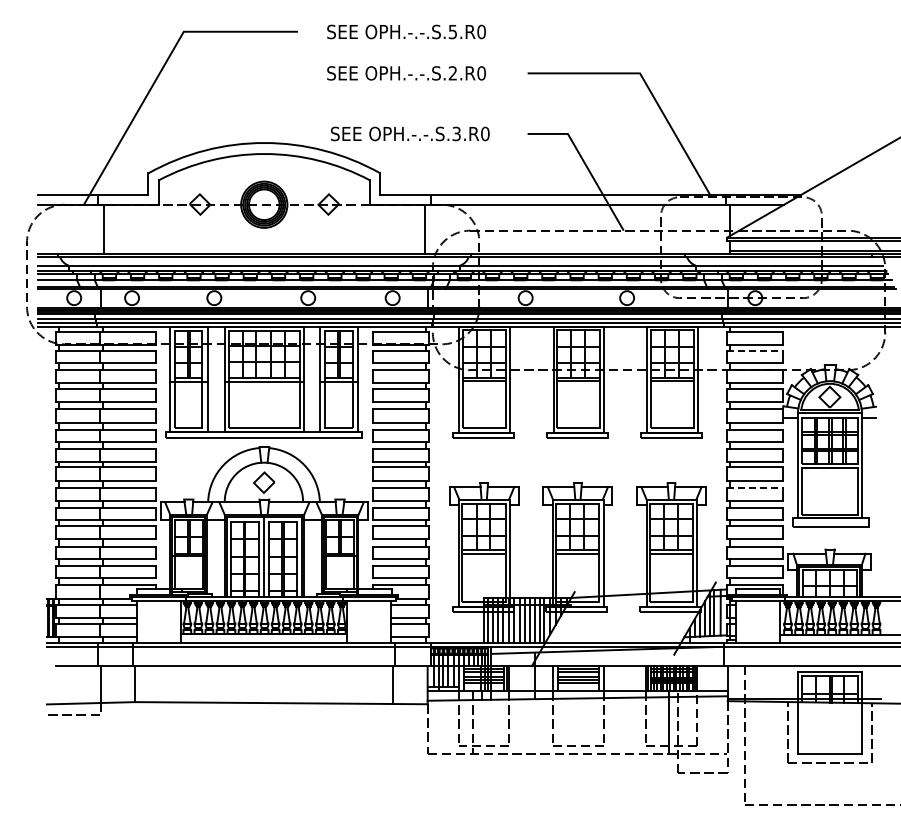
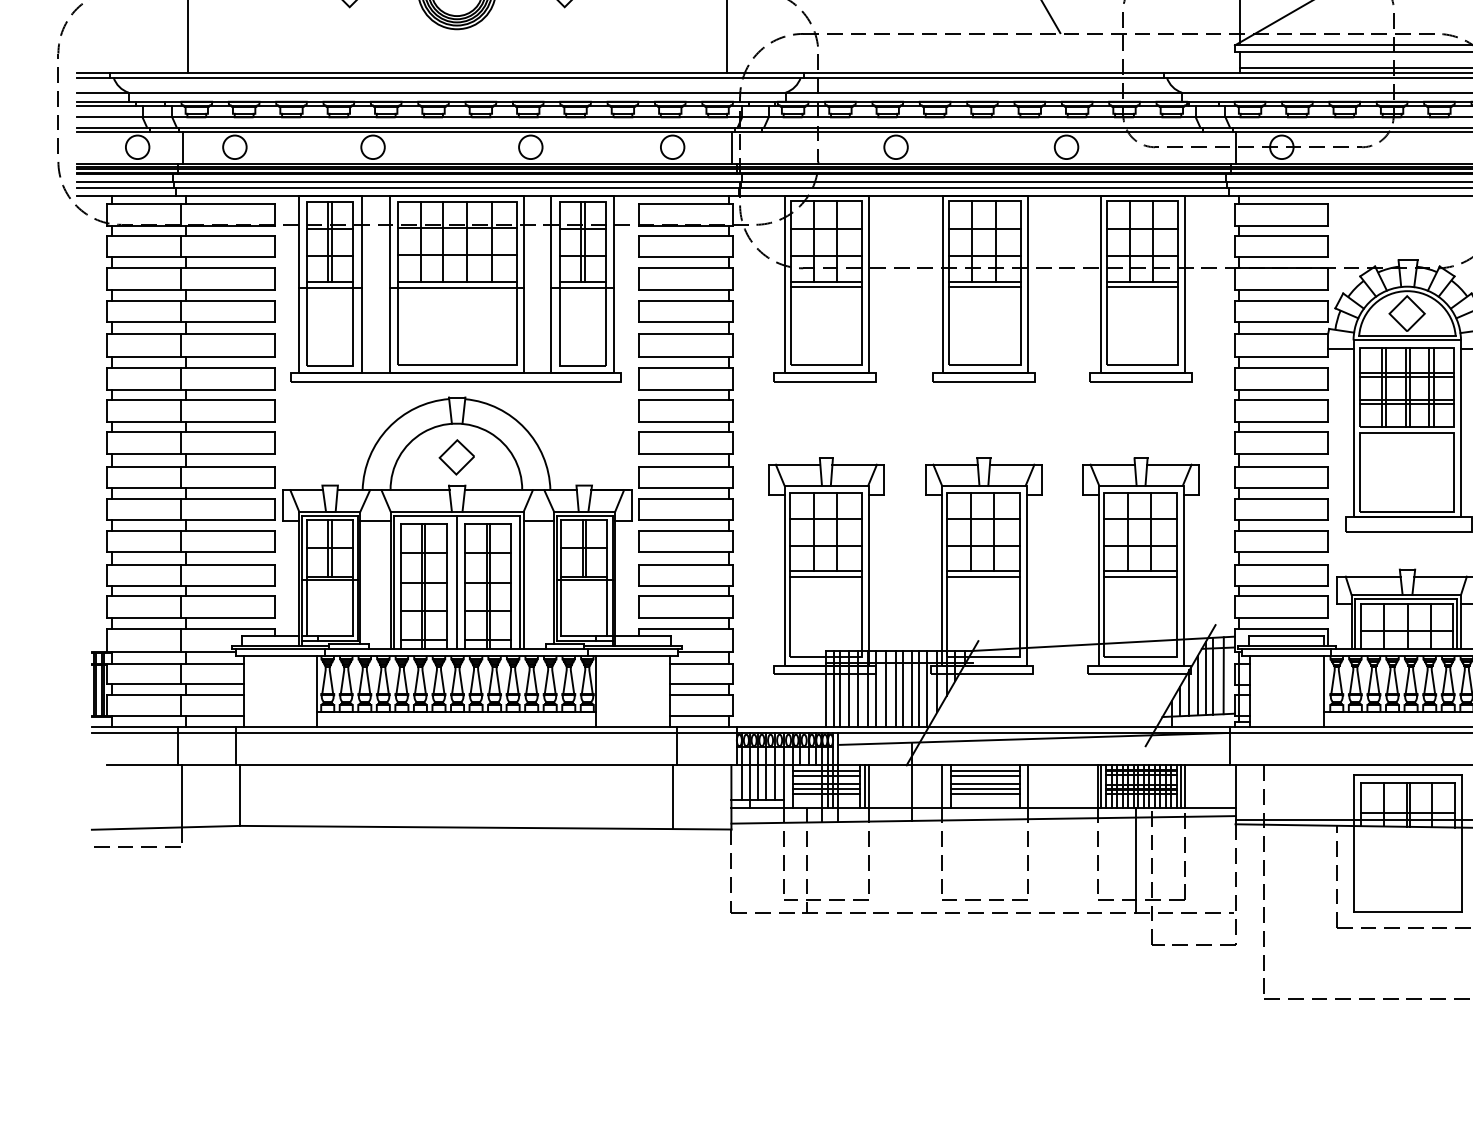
line: (755, 351) -> (1282, 236), dashed -> solid
line: (755, 488) -> (1282, 467), dashed -> solid

